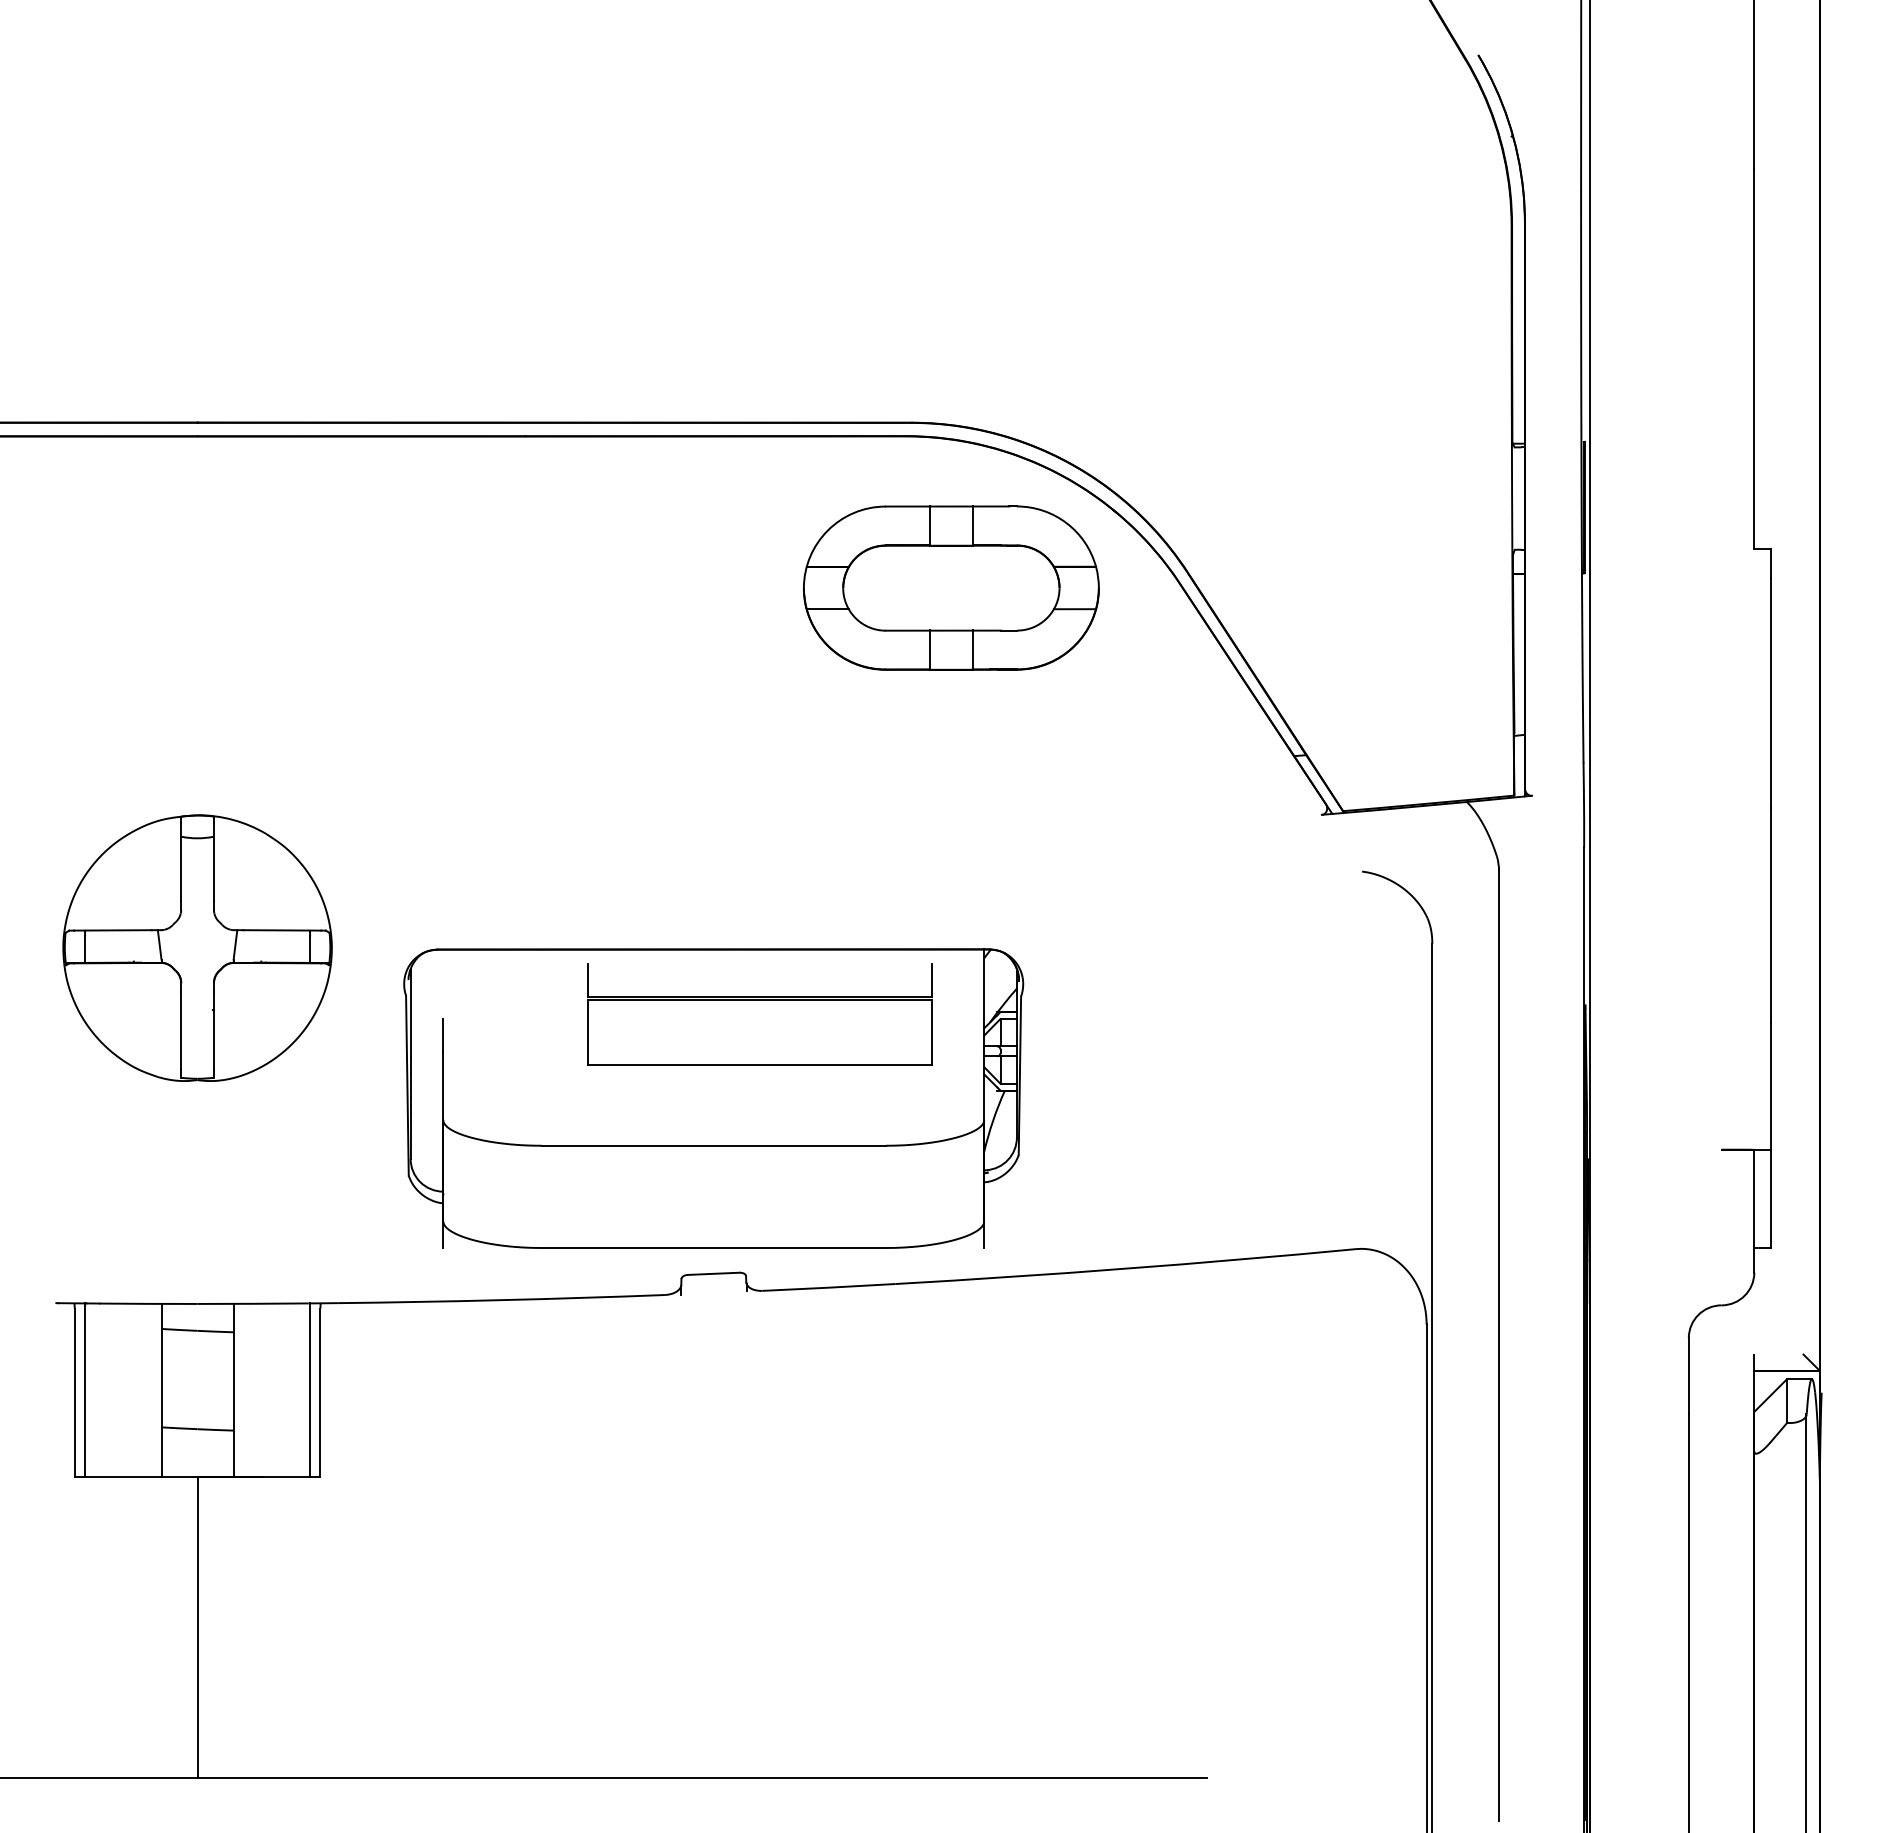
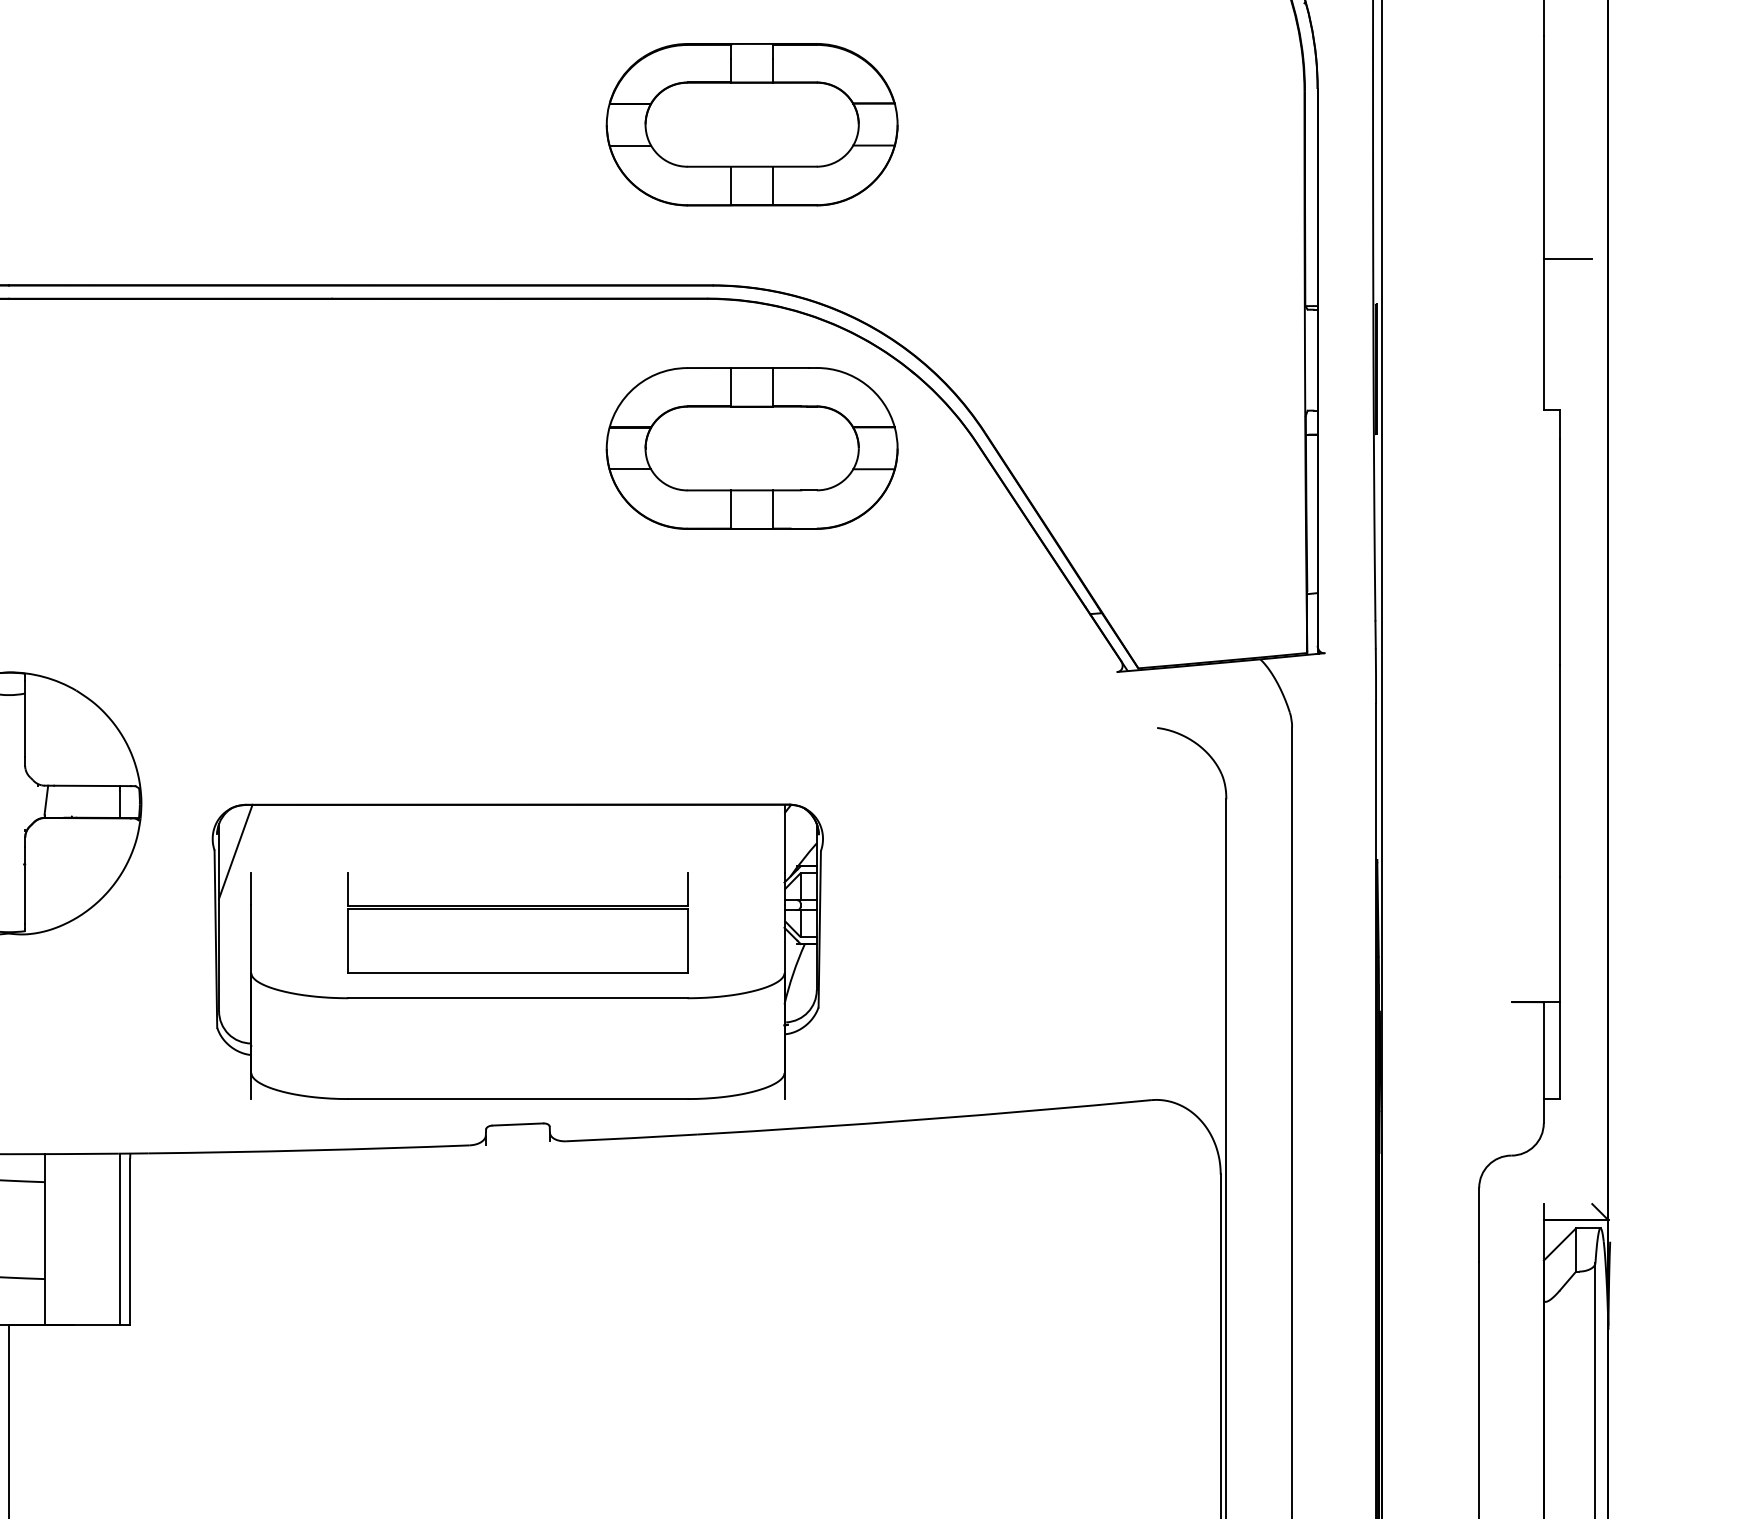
part: (951, 259) -> (752, 124), added
line: (1778, 395) -> (1567, 258), added
line: (427, 996) -> (235, 851), added
part: (759, 1014) -> (517, 923), moved

